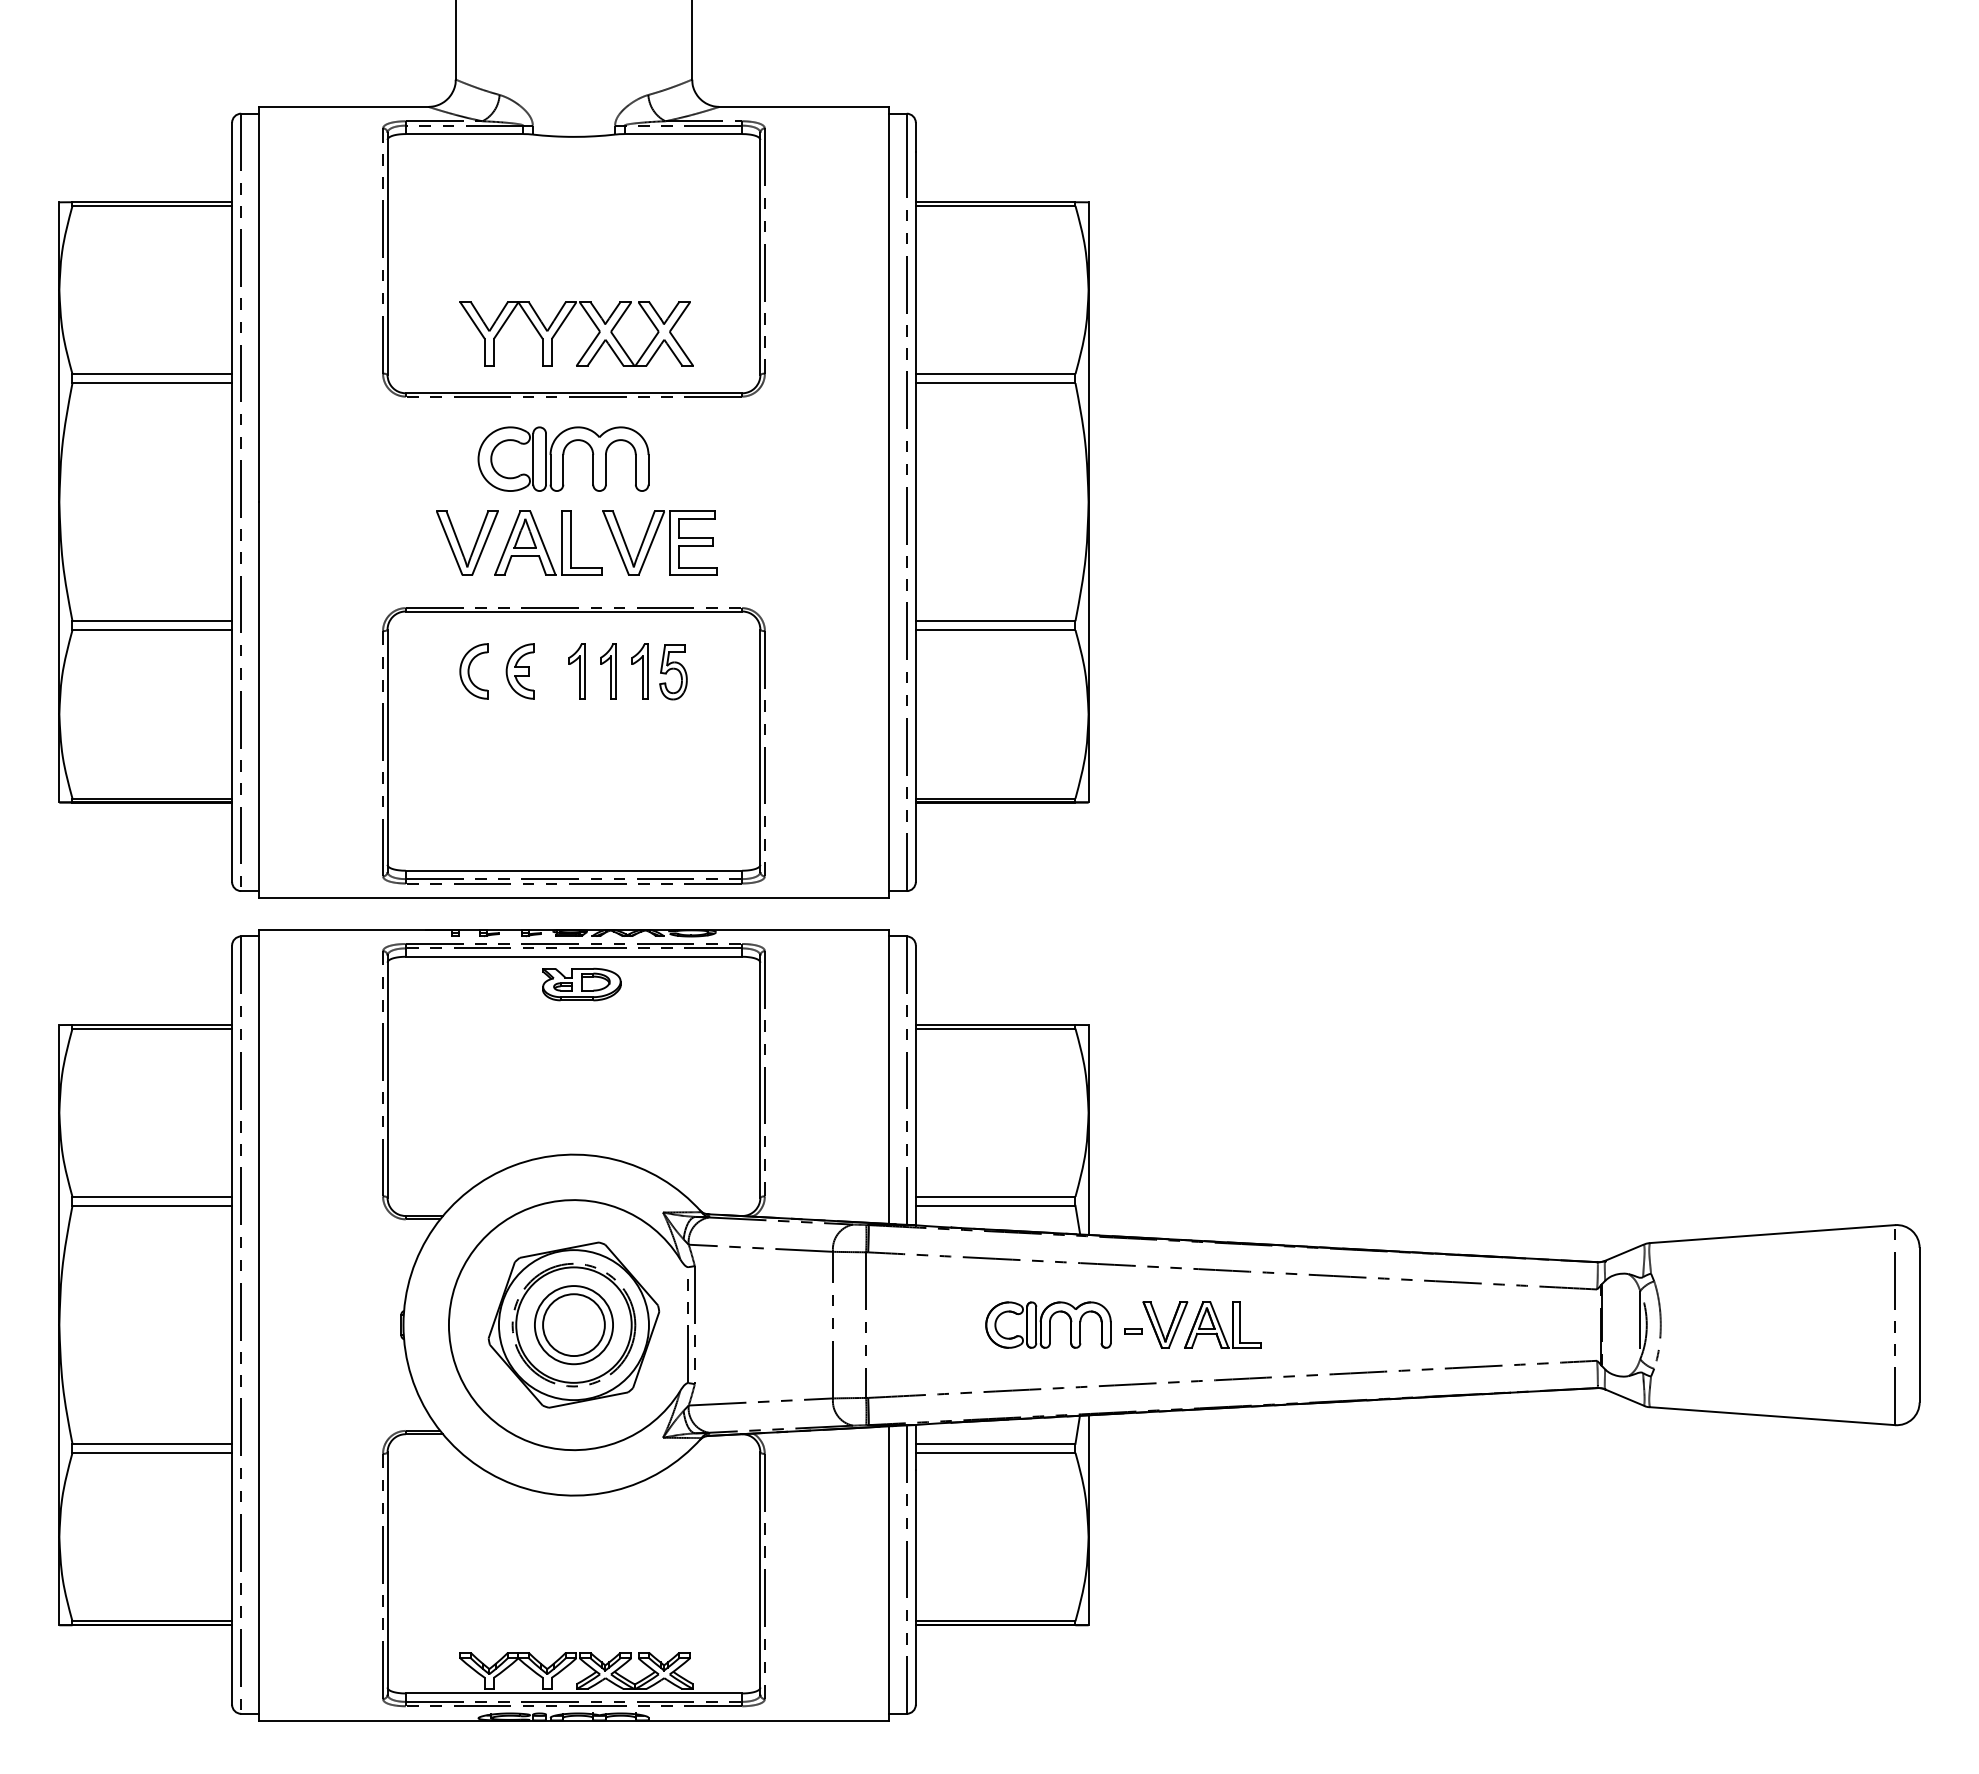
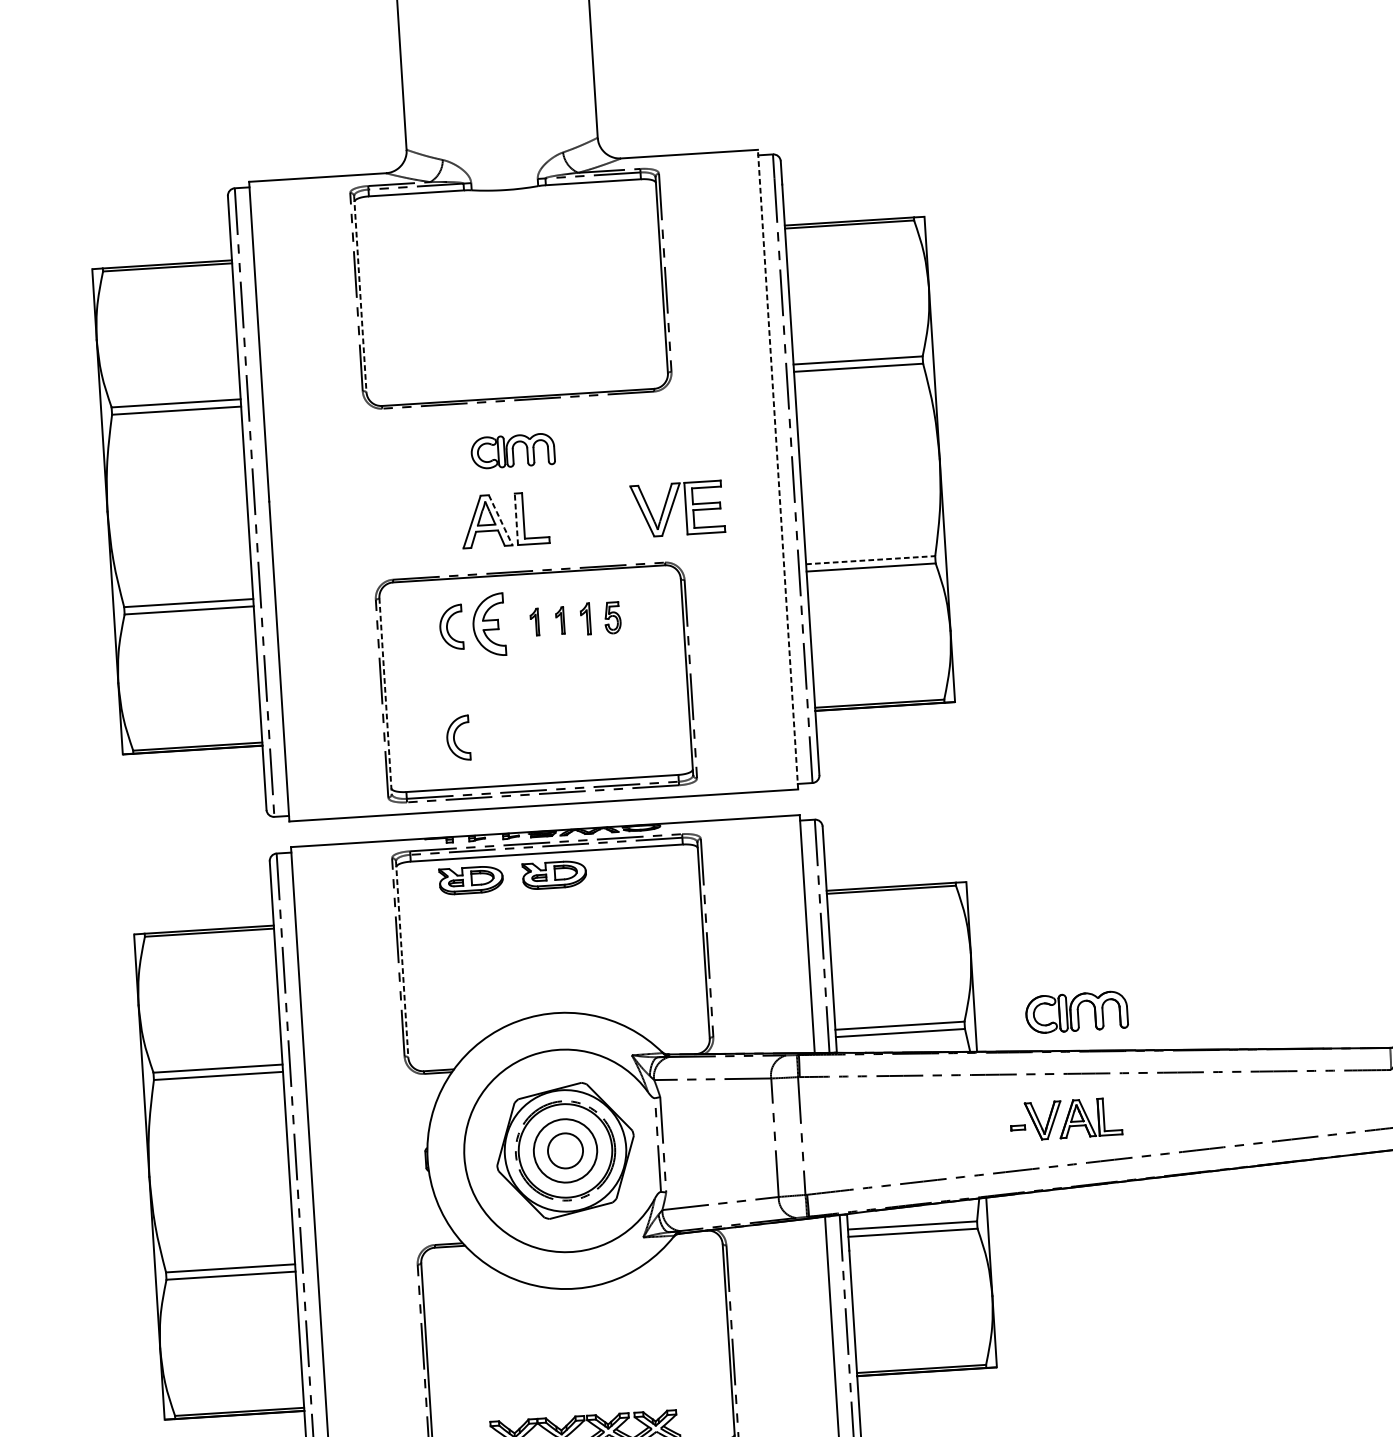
line: (387, 254) -> (360, 294), solid -> dashed
part: (563, 323) -> (506, 341), removed
part: (563, 458) -> (512, 450), size x0.6
line: (888, 502) -> (777, 469), solid -> dashed
part: (659, 542) -> (677, 508), moved
line: (543, 543) -> (501, 520), solid -> dashed
line: (562, 543) -> (516, 519), solid -> dashed
part: (473, 546) -> (444, 526), removed
line: (995, 621) -> (870, 560), solid -> dashed
part: (519, 671) -> (488, 625), size x1.4
part: (576, 671) -> (534, 622), size x0.6
part: (608, 671) -> (560, 620), size x0.6
part: (639, 671) -> (585, 619), size x0.7
part: (673, 672) -> (612, 618), size x0.7
line: (387, 751) -> (385, 696), solid -> dashed
part: (473, 808) -> (457, 738), added
part: (478, 984) -> (470, 880), added
line: (387, 1077) -> (402, 960), solid -> dashed
part: (1048, 1324) -> (1076, 1011), moved
circle: (573, 1325) -> (565, 1151), size x0.7

